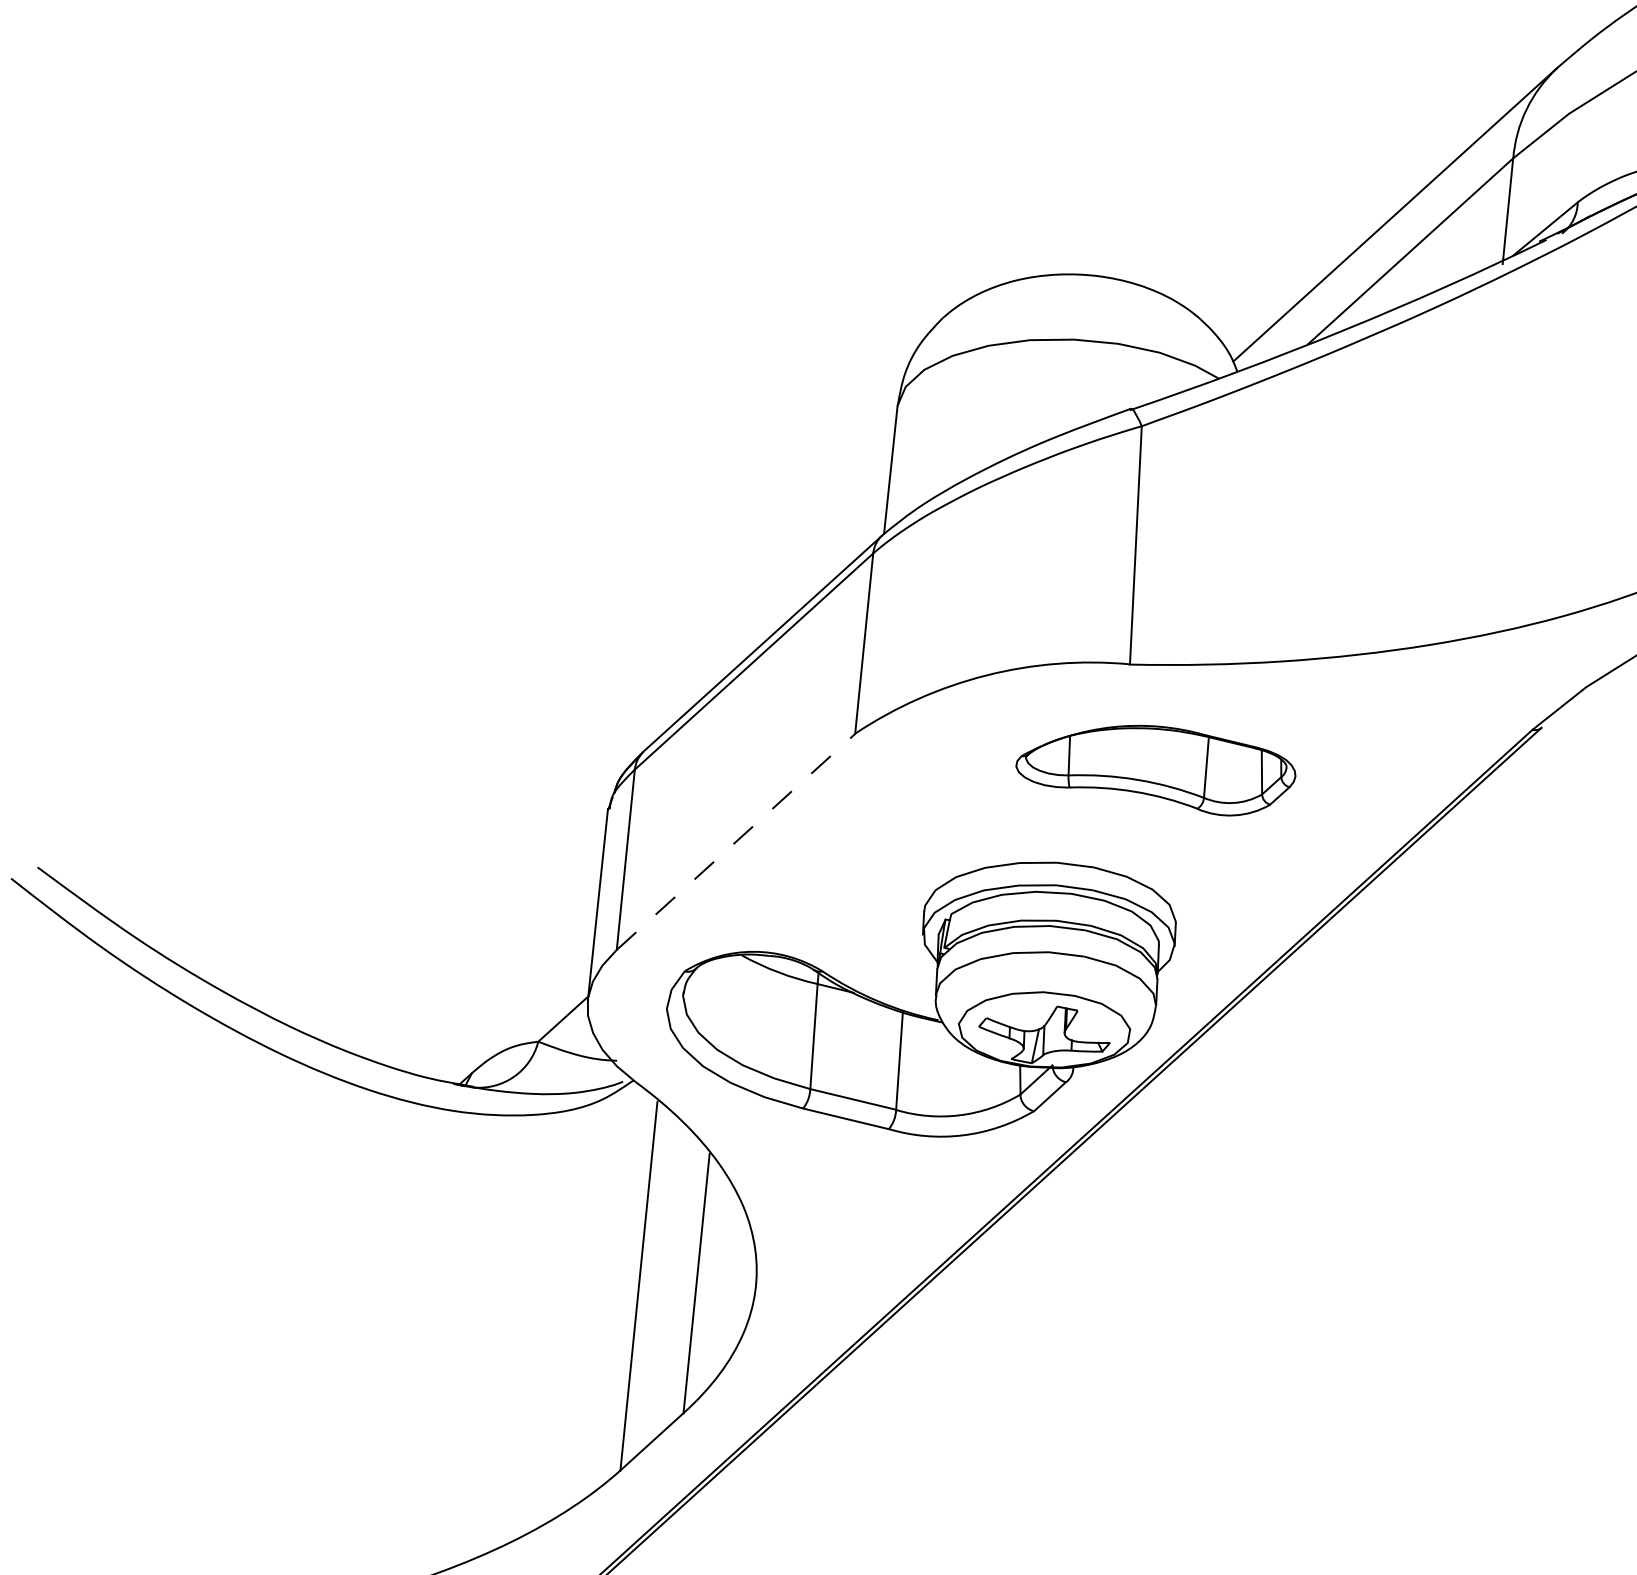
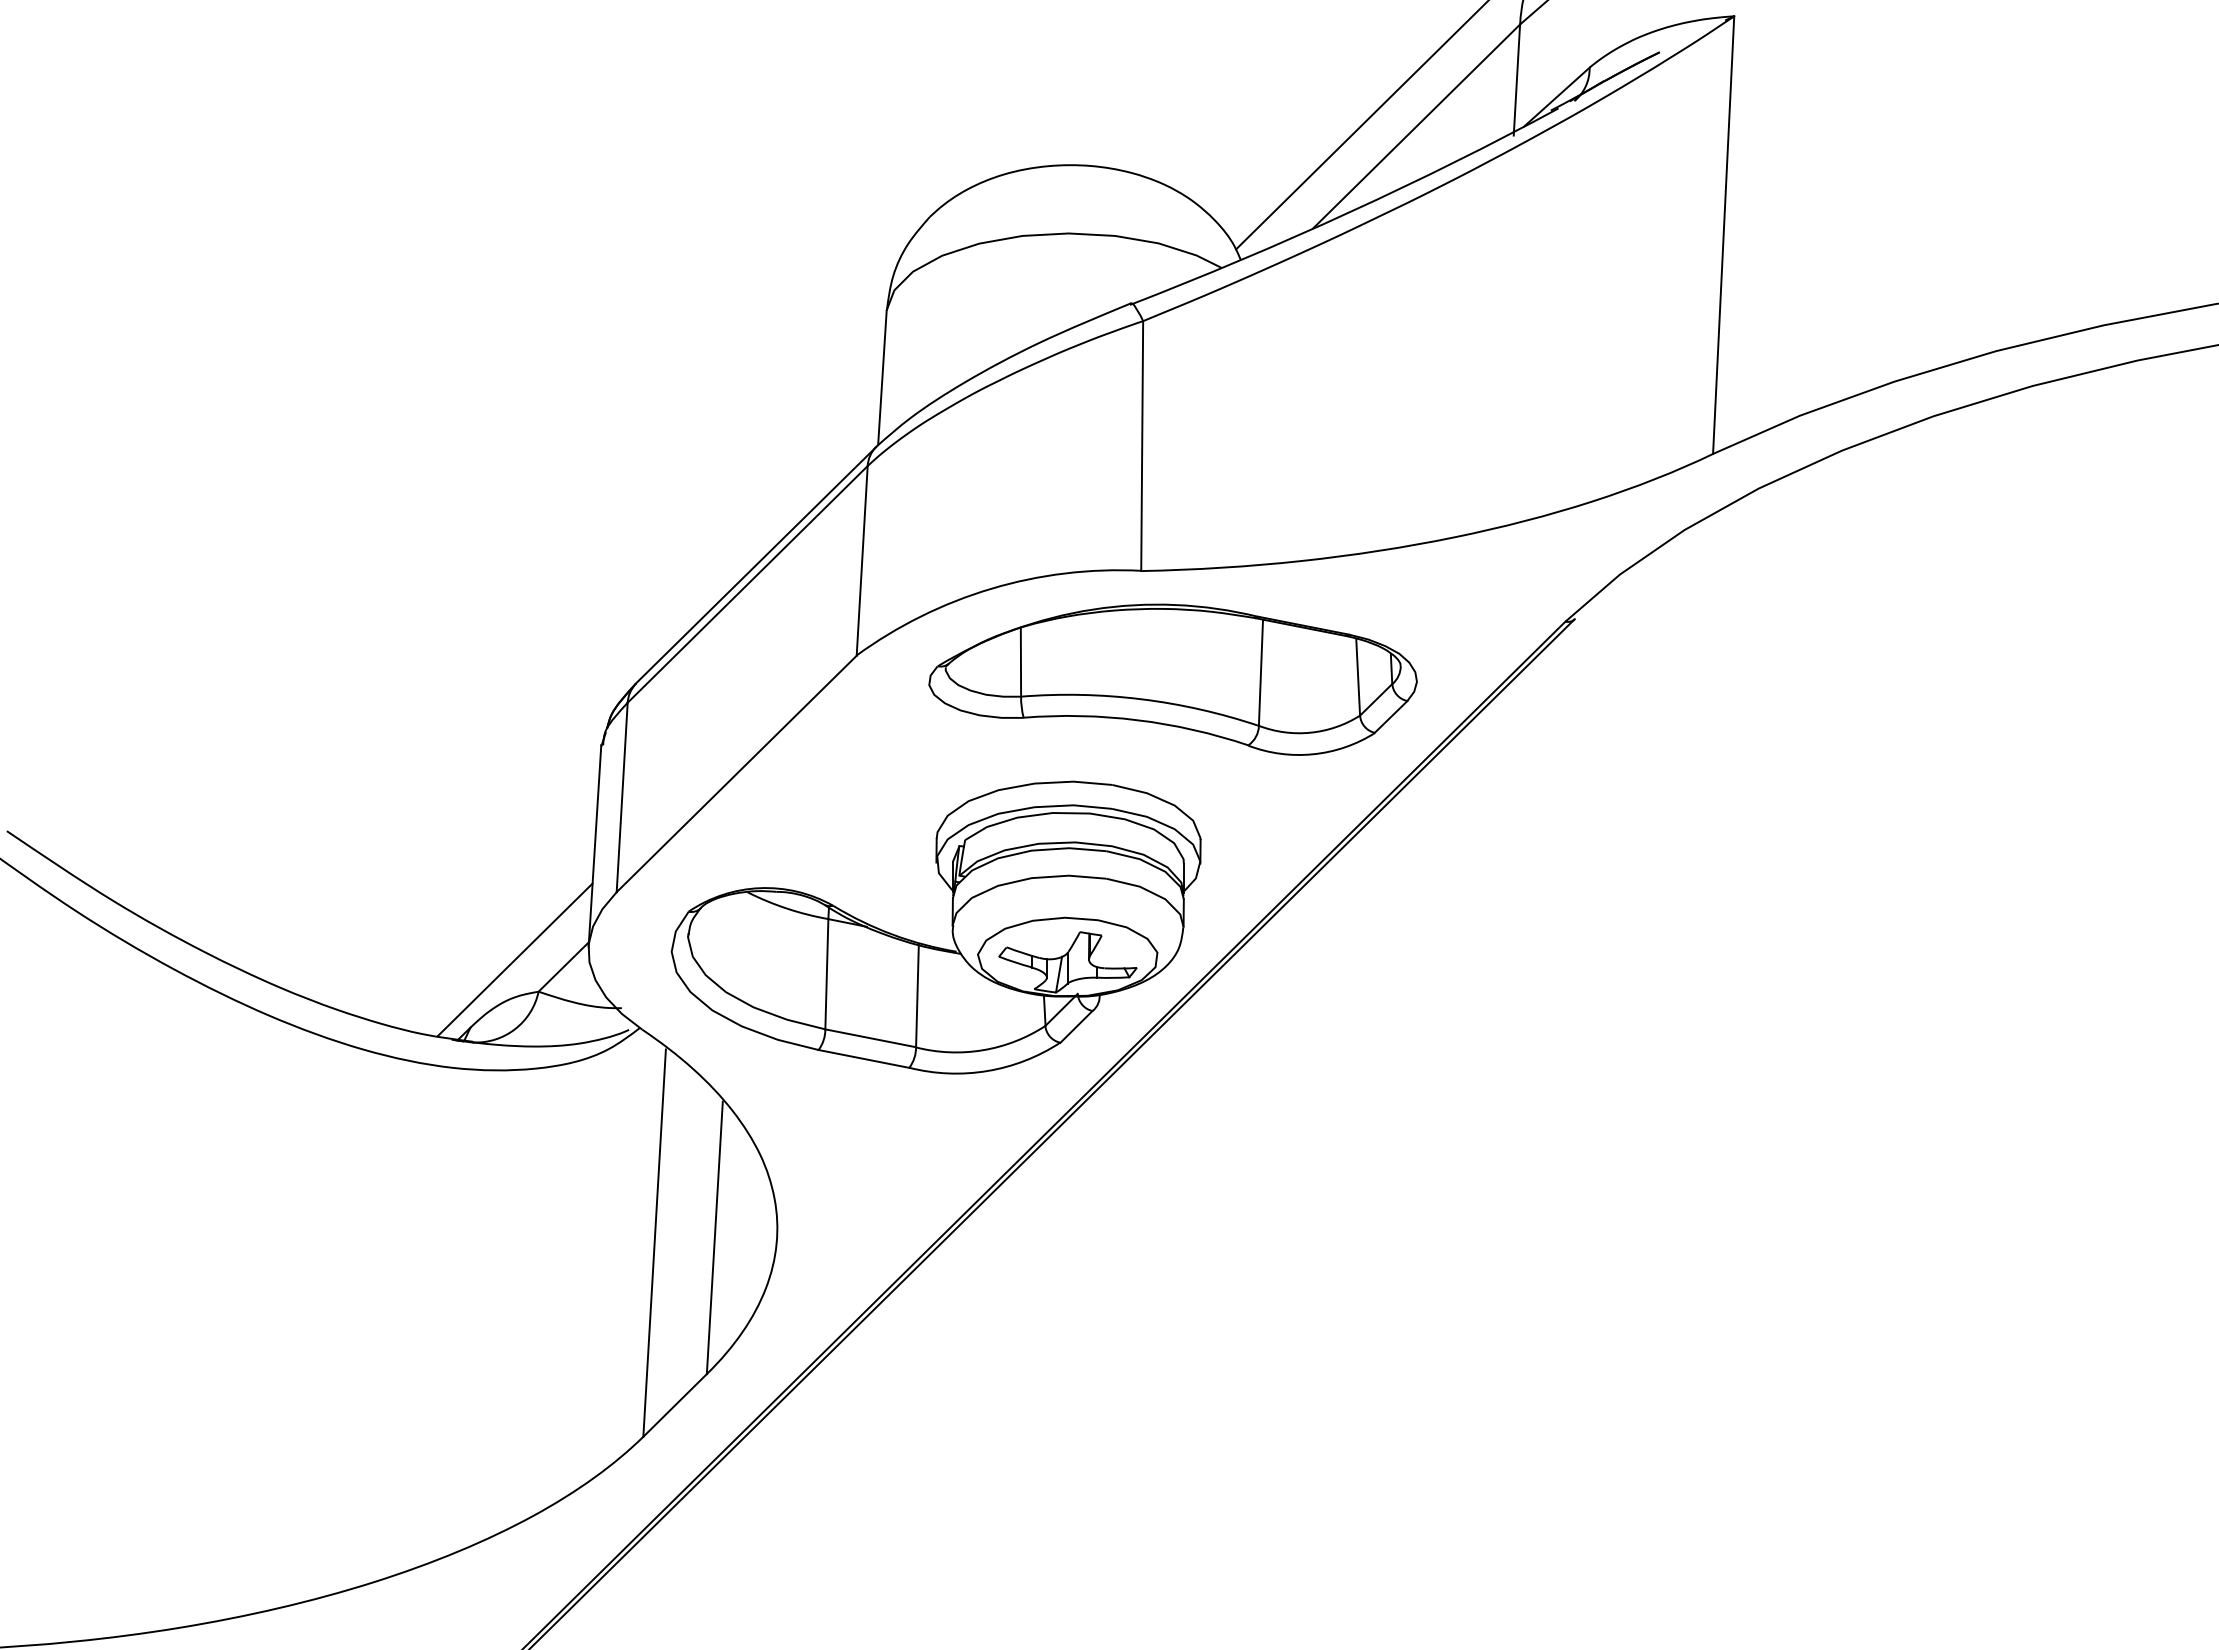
part: (1155, 769) -> (1172, 679), size x1.67
line: (736, 841) -> (737, 773), dashed -> solid
line: (516, 1010) -> (514, 959), added

